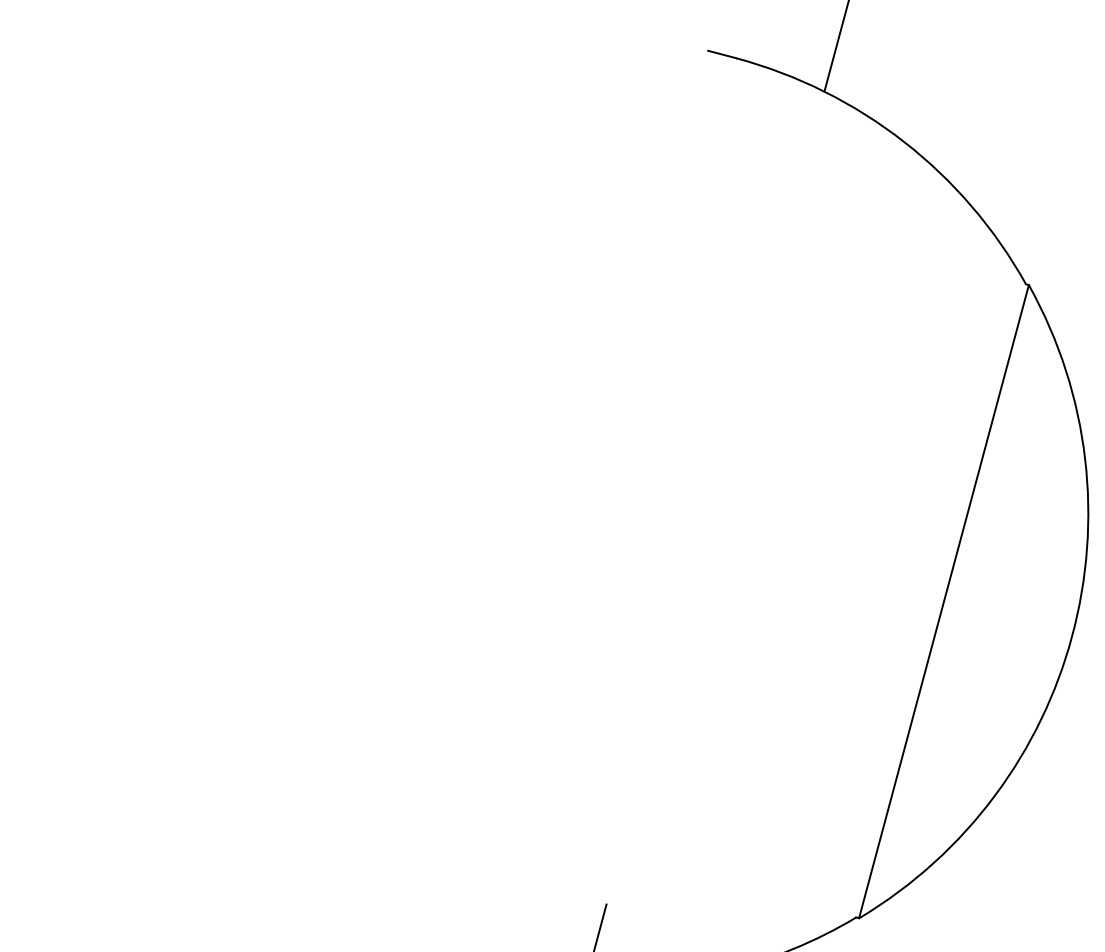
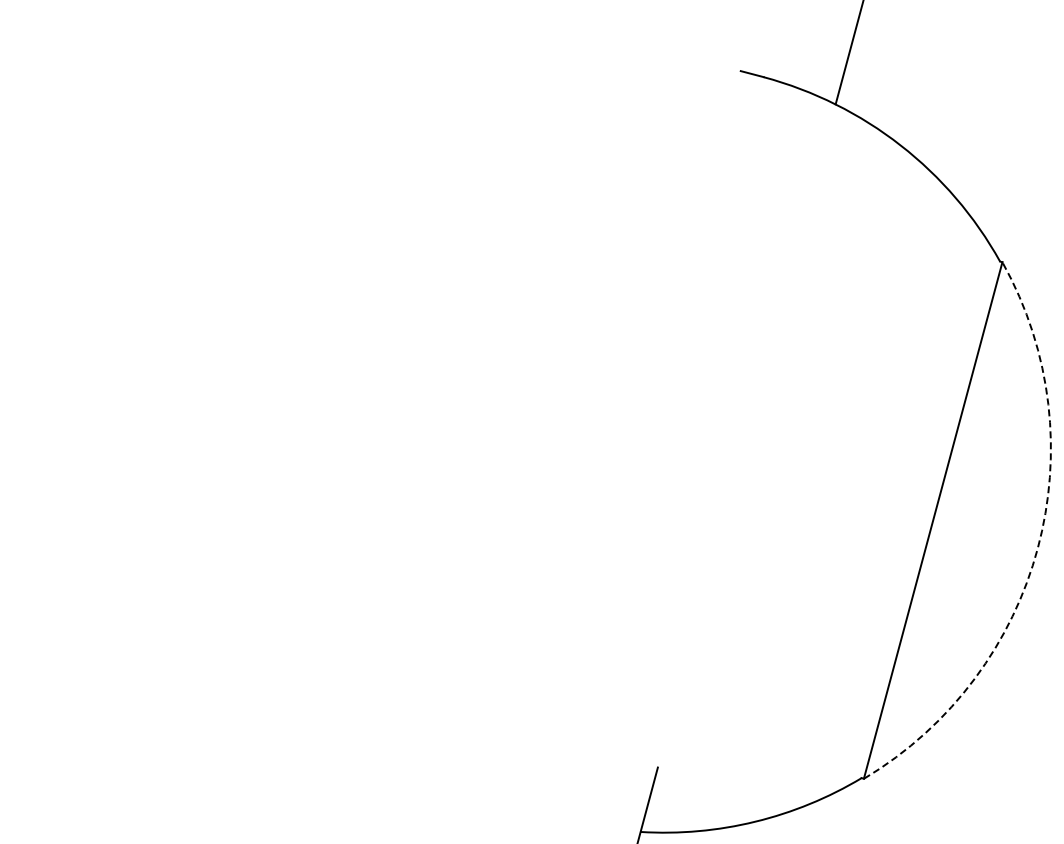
arc: (1071, 636) -> (1037, 548), solid -> dashed

